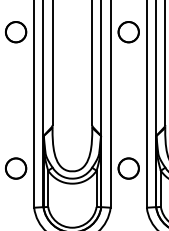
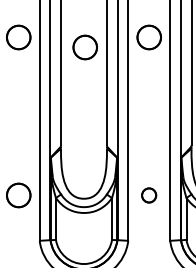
part: (72, 40) -> (84, 47), added
part: (128, 168) -> (148, 195), size x0.6

